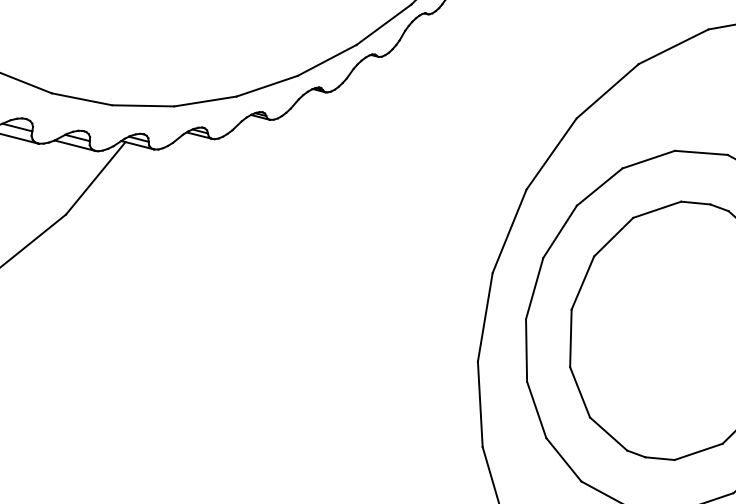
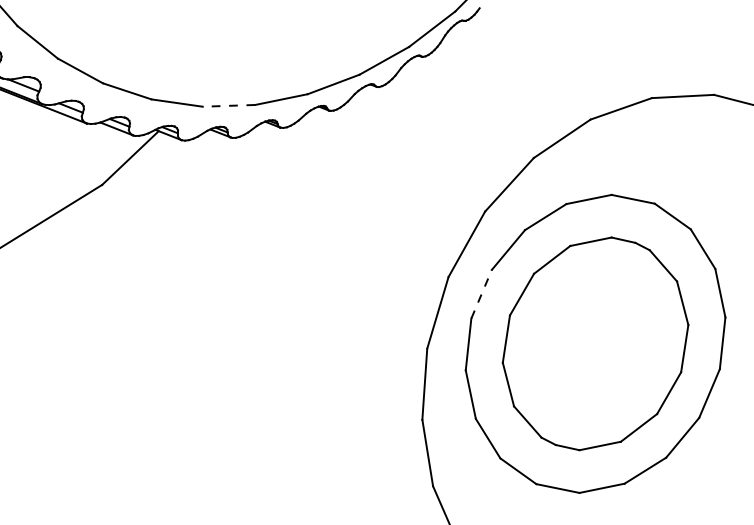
line: (204, 101) -> (228, 105), solid -> dashed
line: (534, 287) -> (481, 293), solid -> dashed

